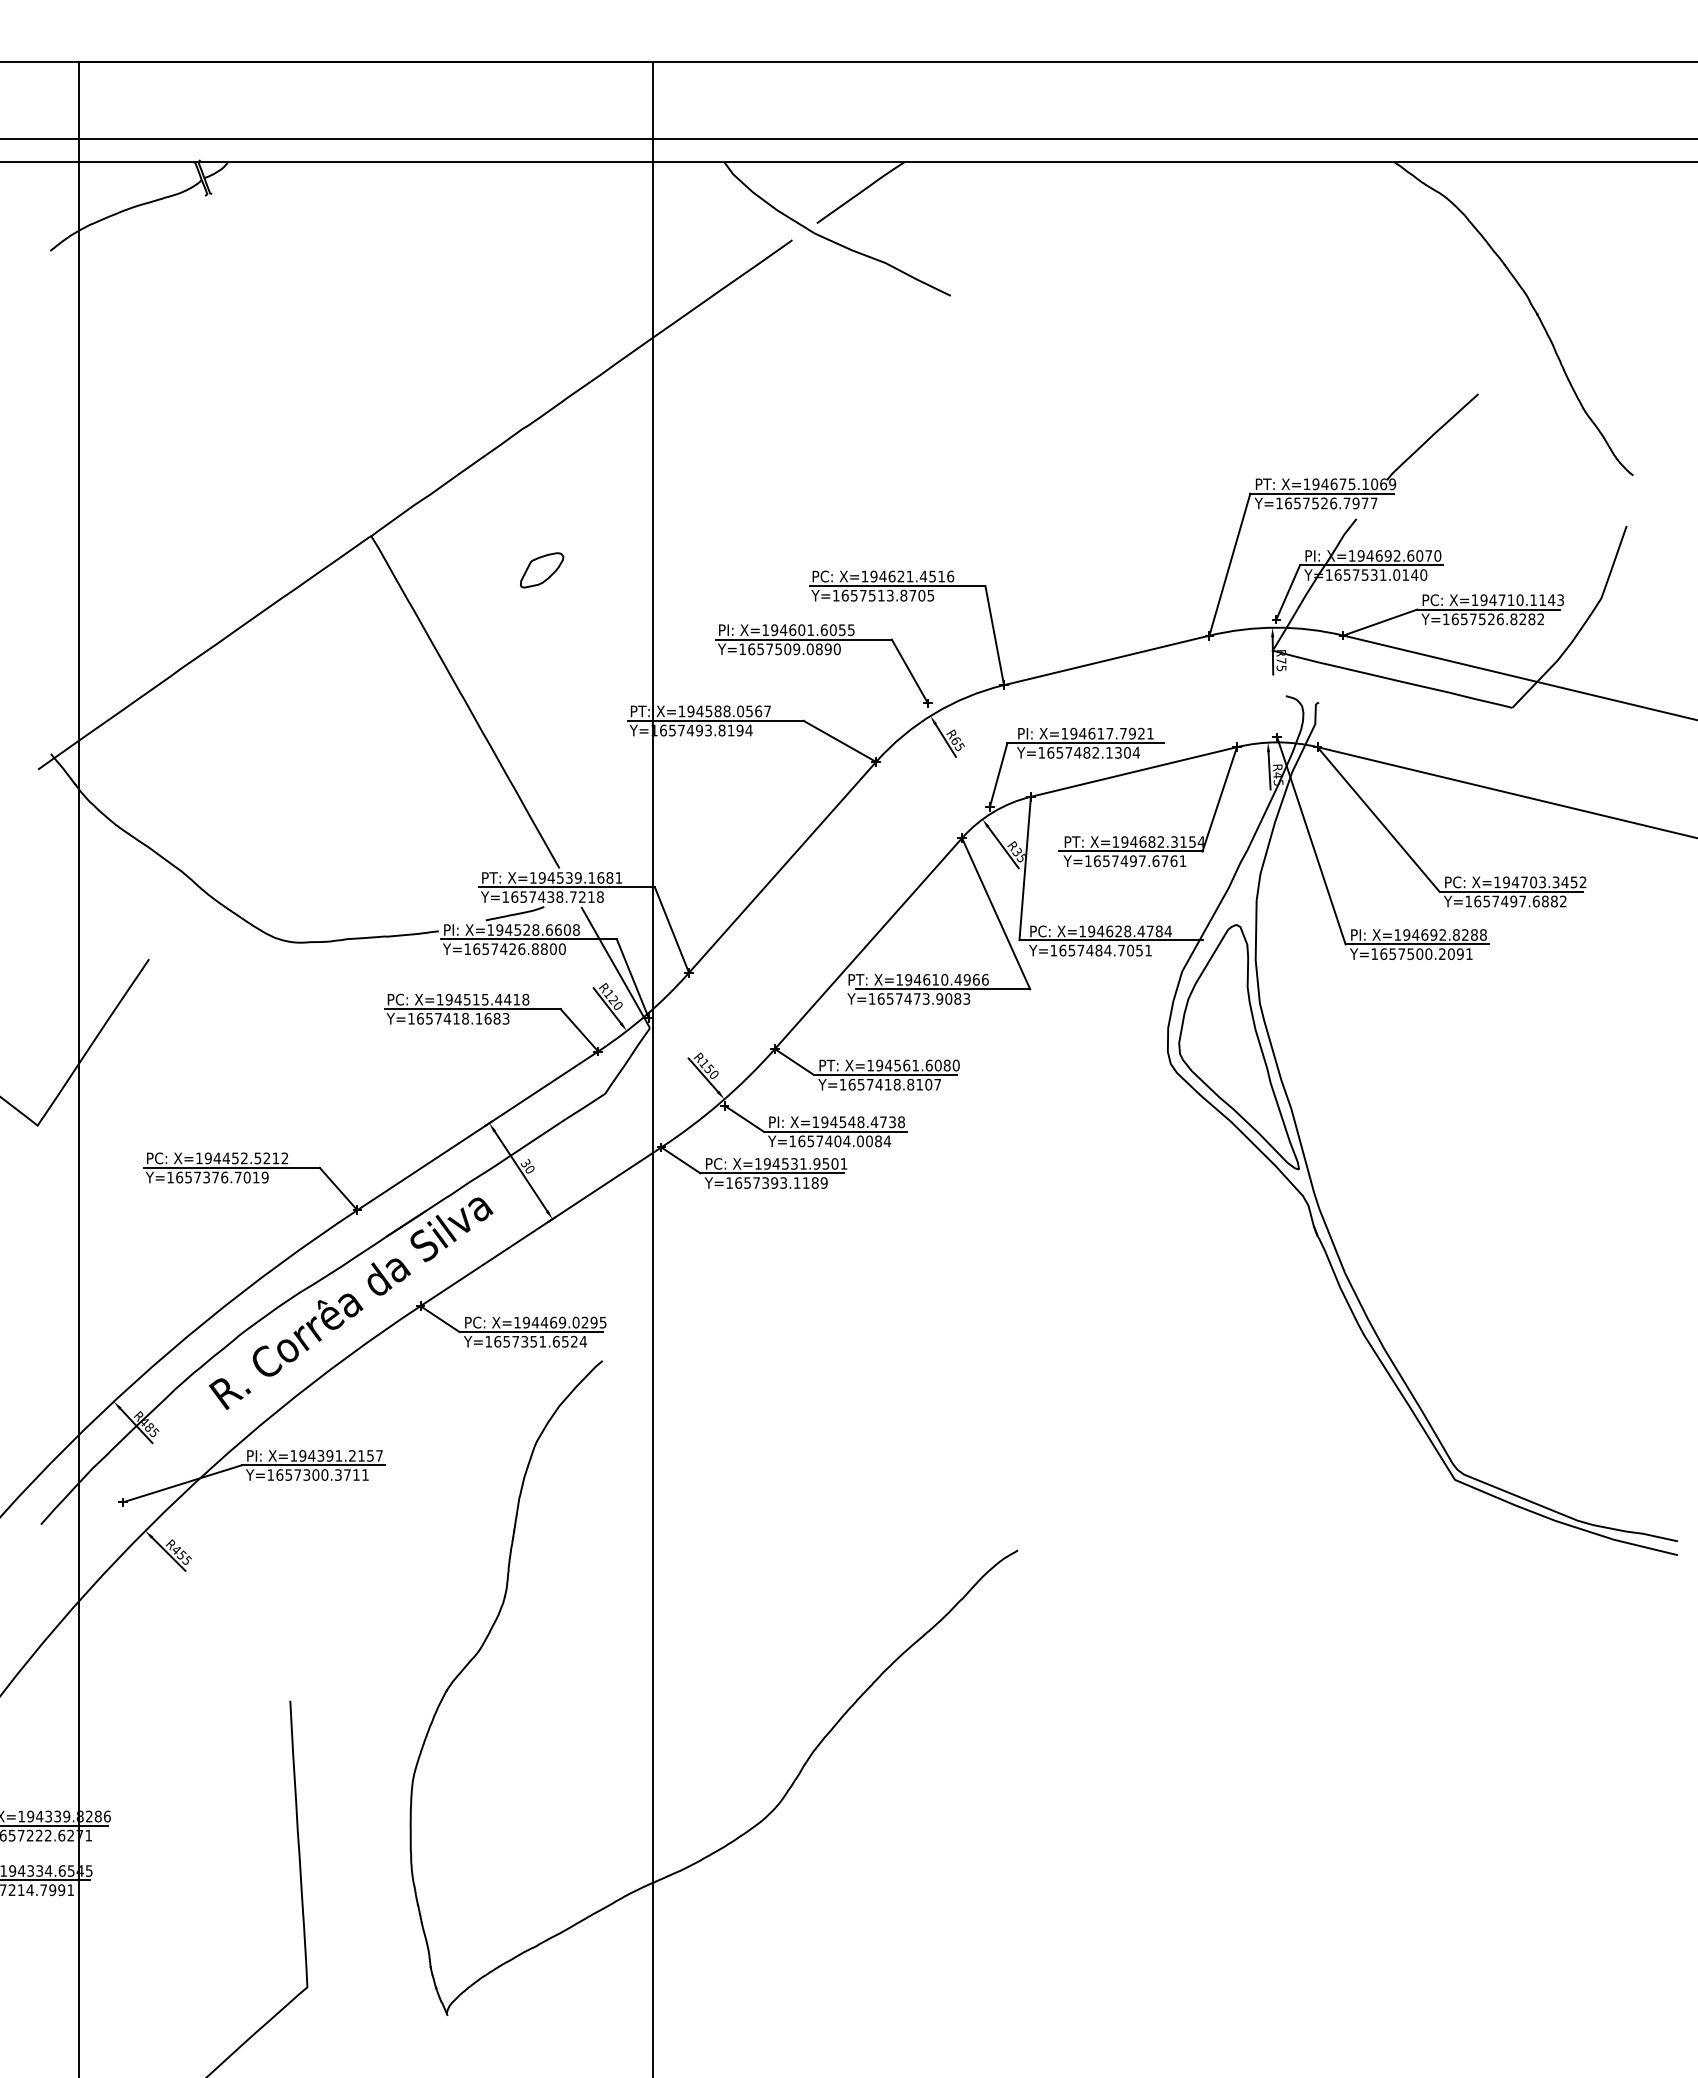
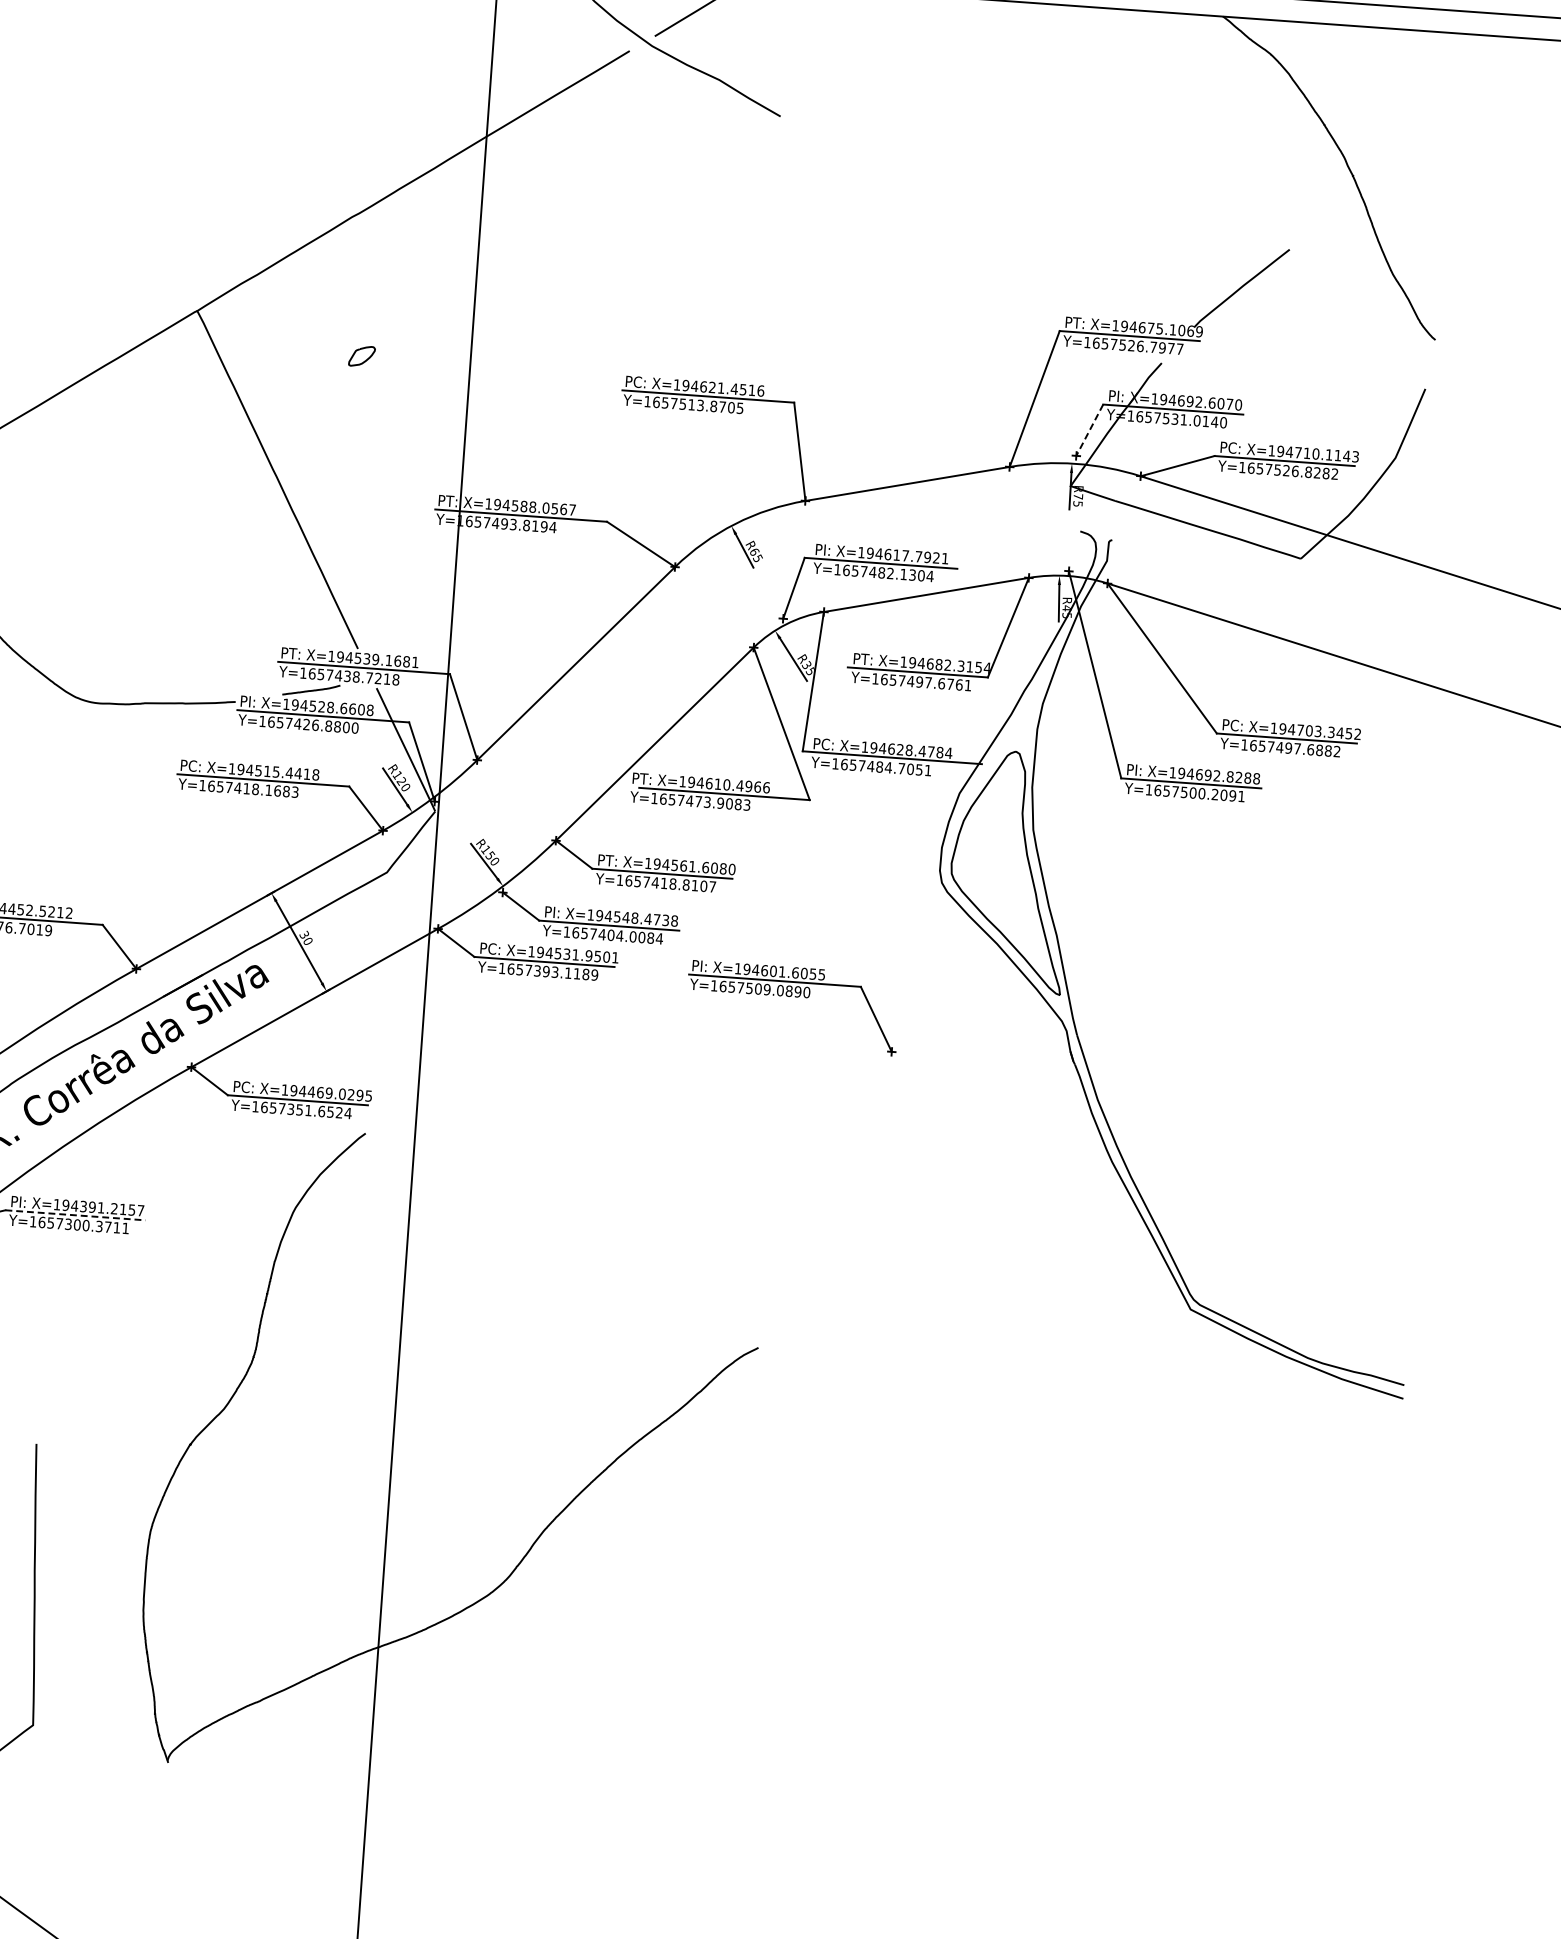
part: (542, 570) -> (362, 356), size x0.6
line: (1288, 592) -> (1090, 430), solid -> dashed
part: (826, 655) -> (795, 997), moved
line: (313, 1465) -> (75, 1215), solid -> dashed

